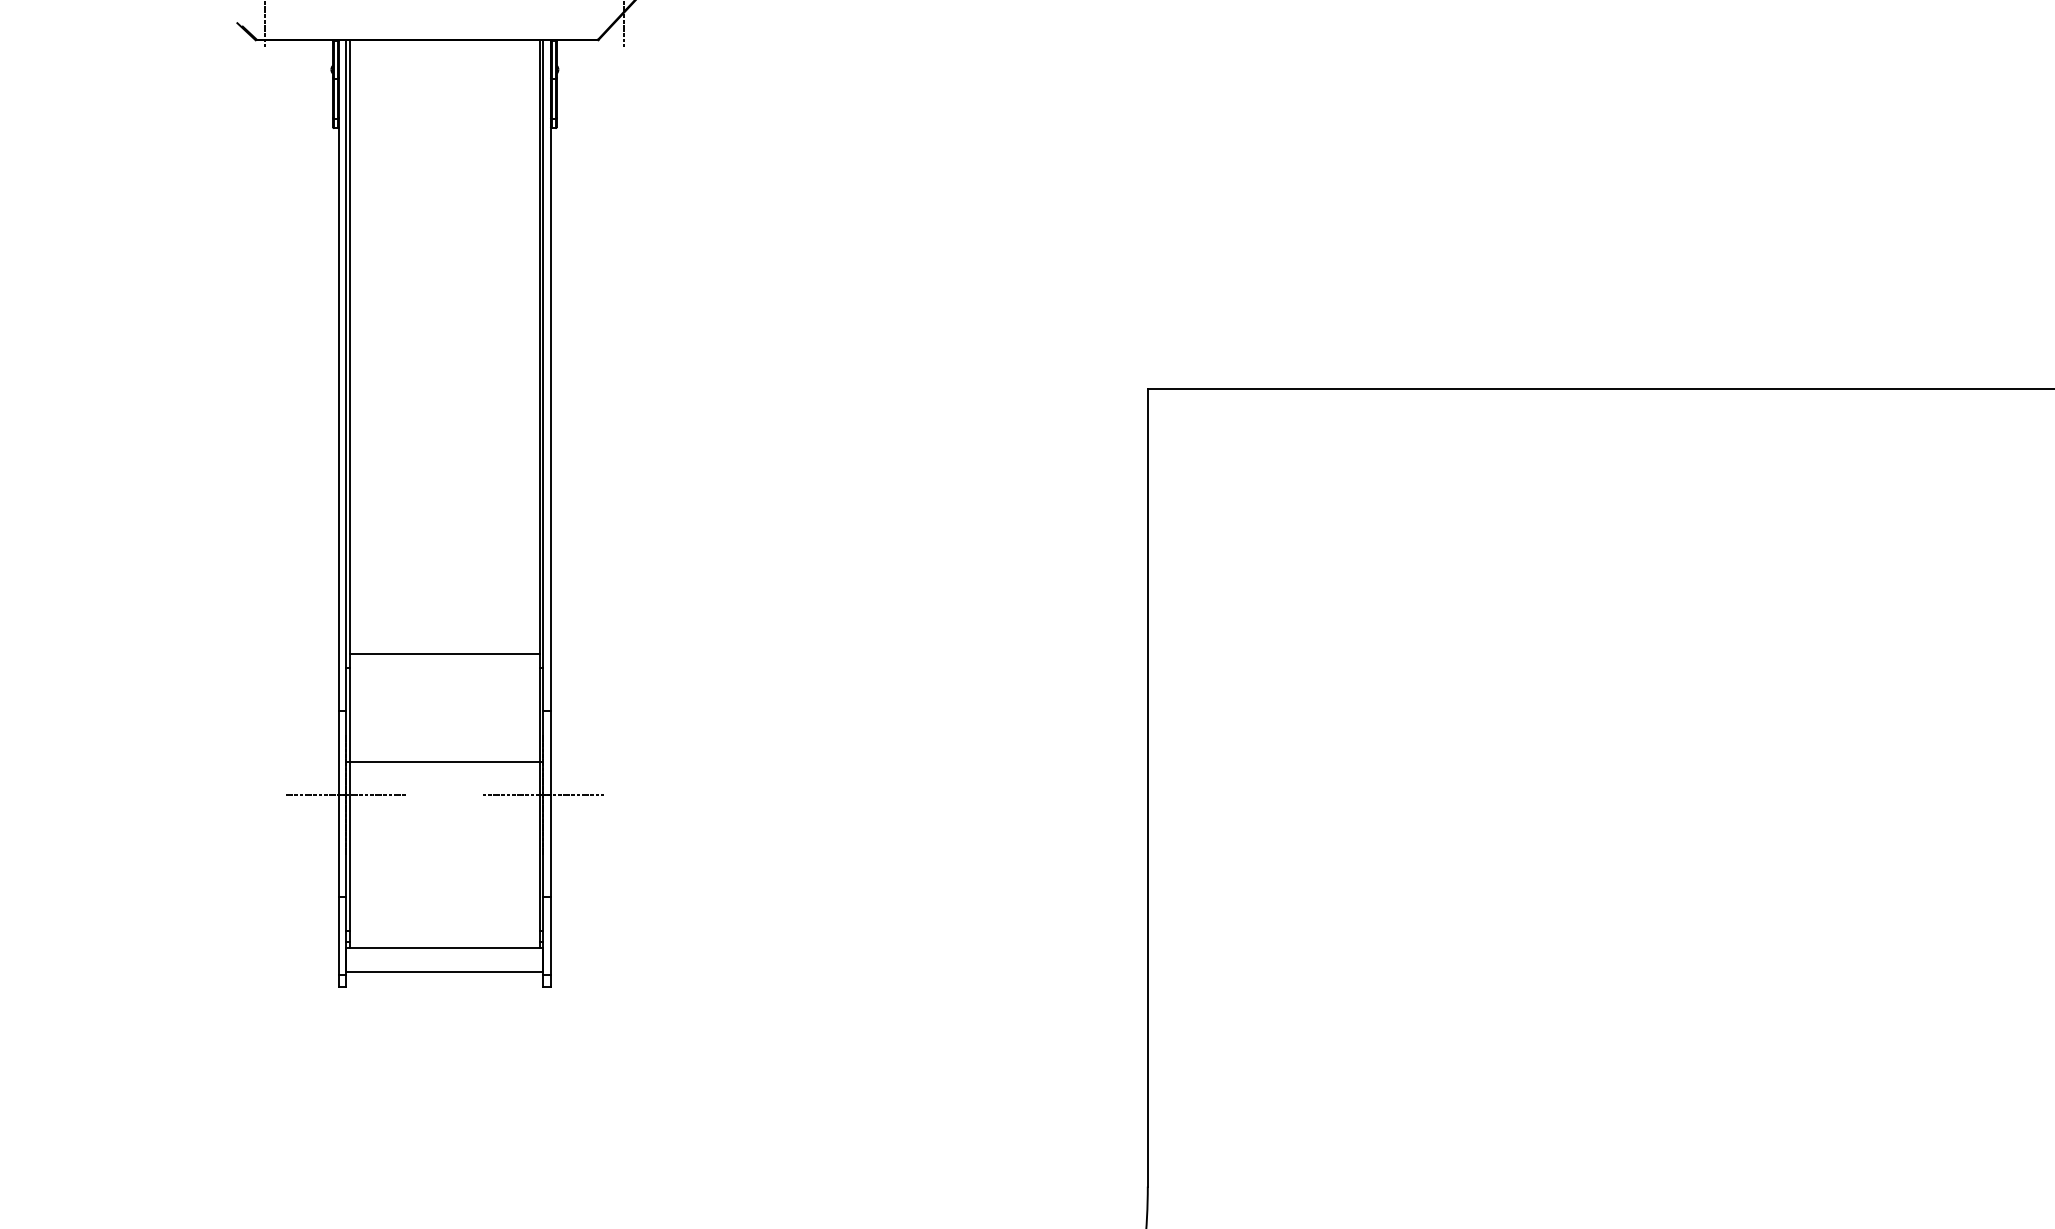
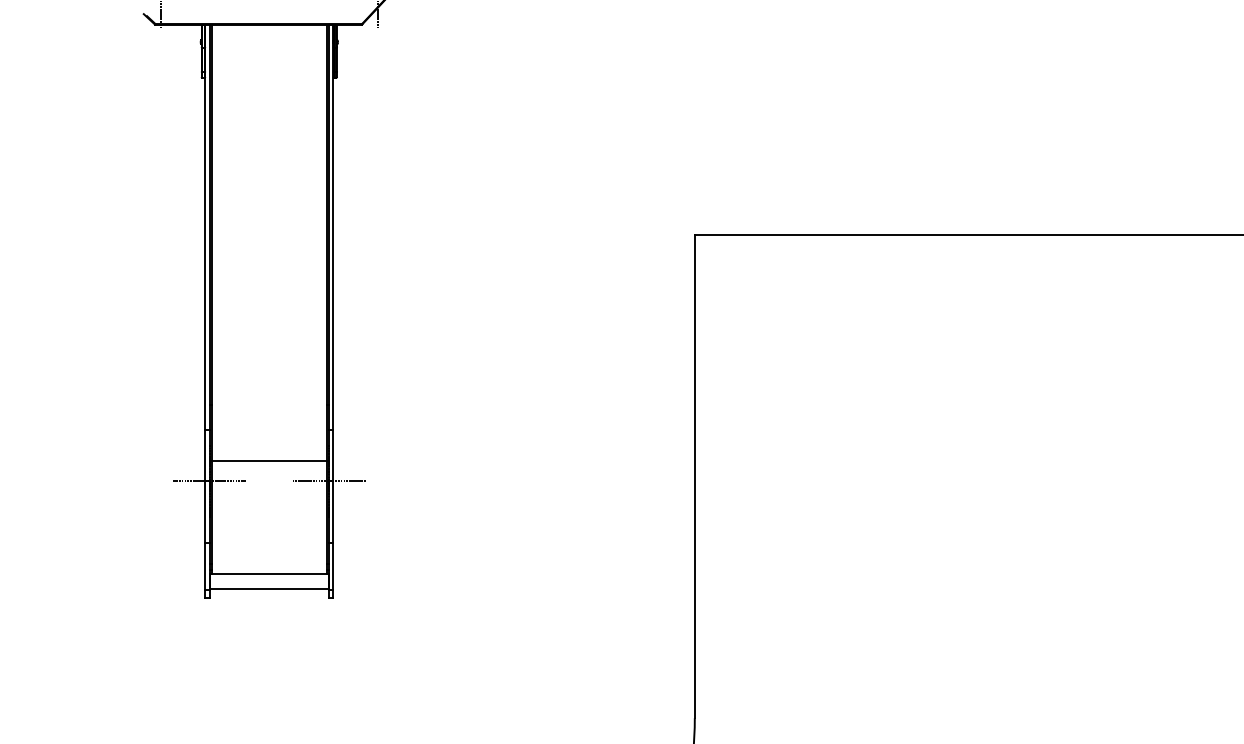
line: (443, 653) -> (268, 395), removed

